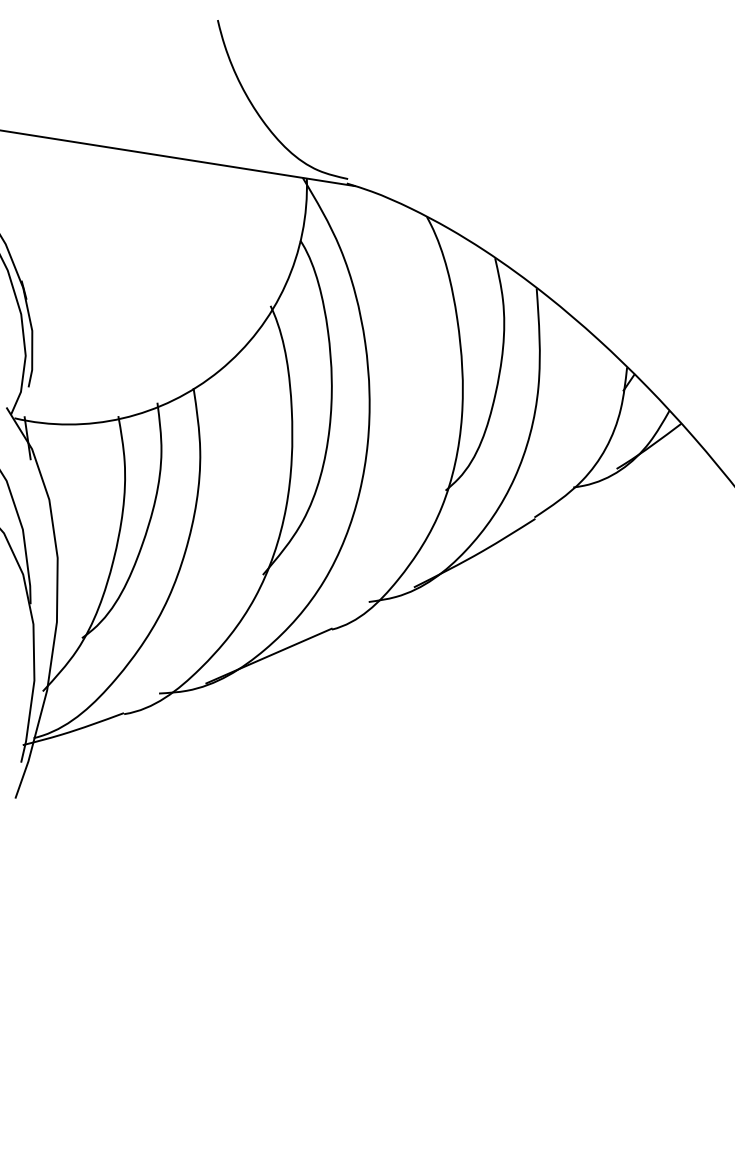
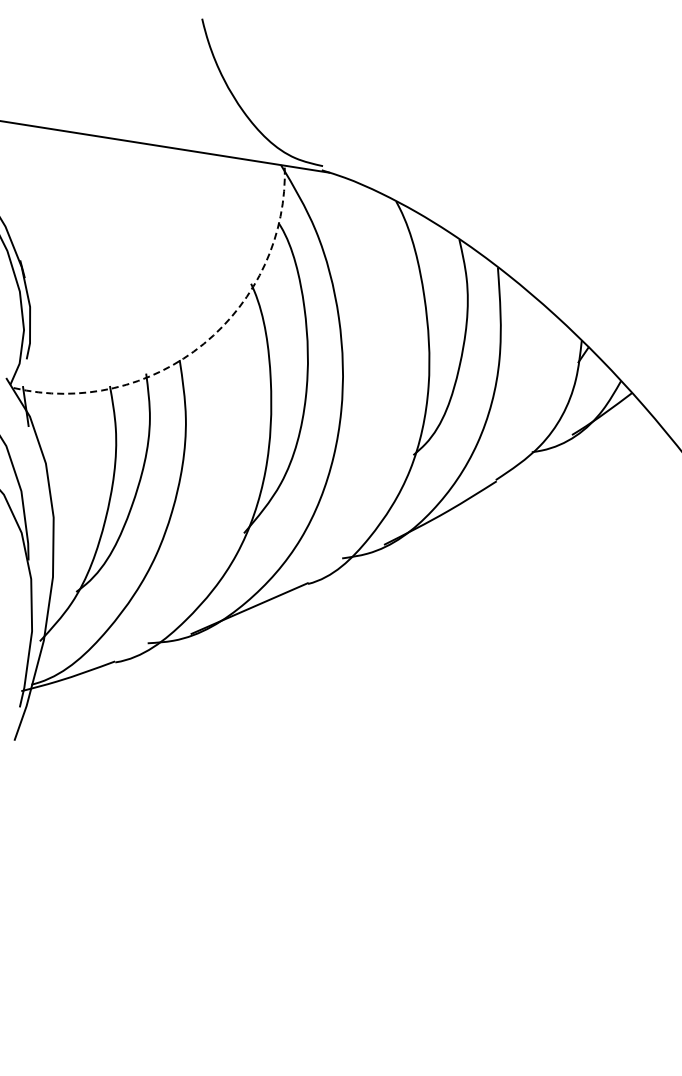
arc: (220, 370) -> (204, 343), solid -> dashed

